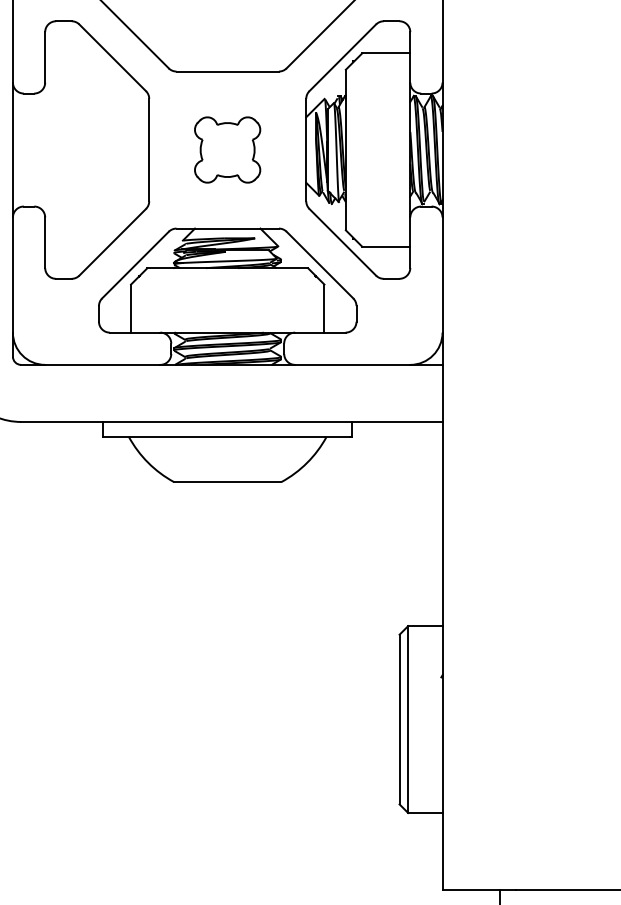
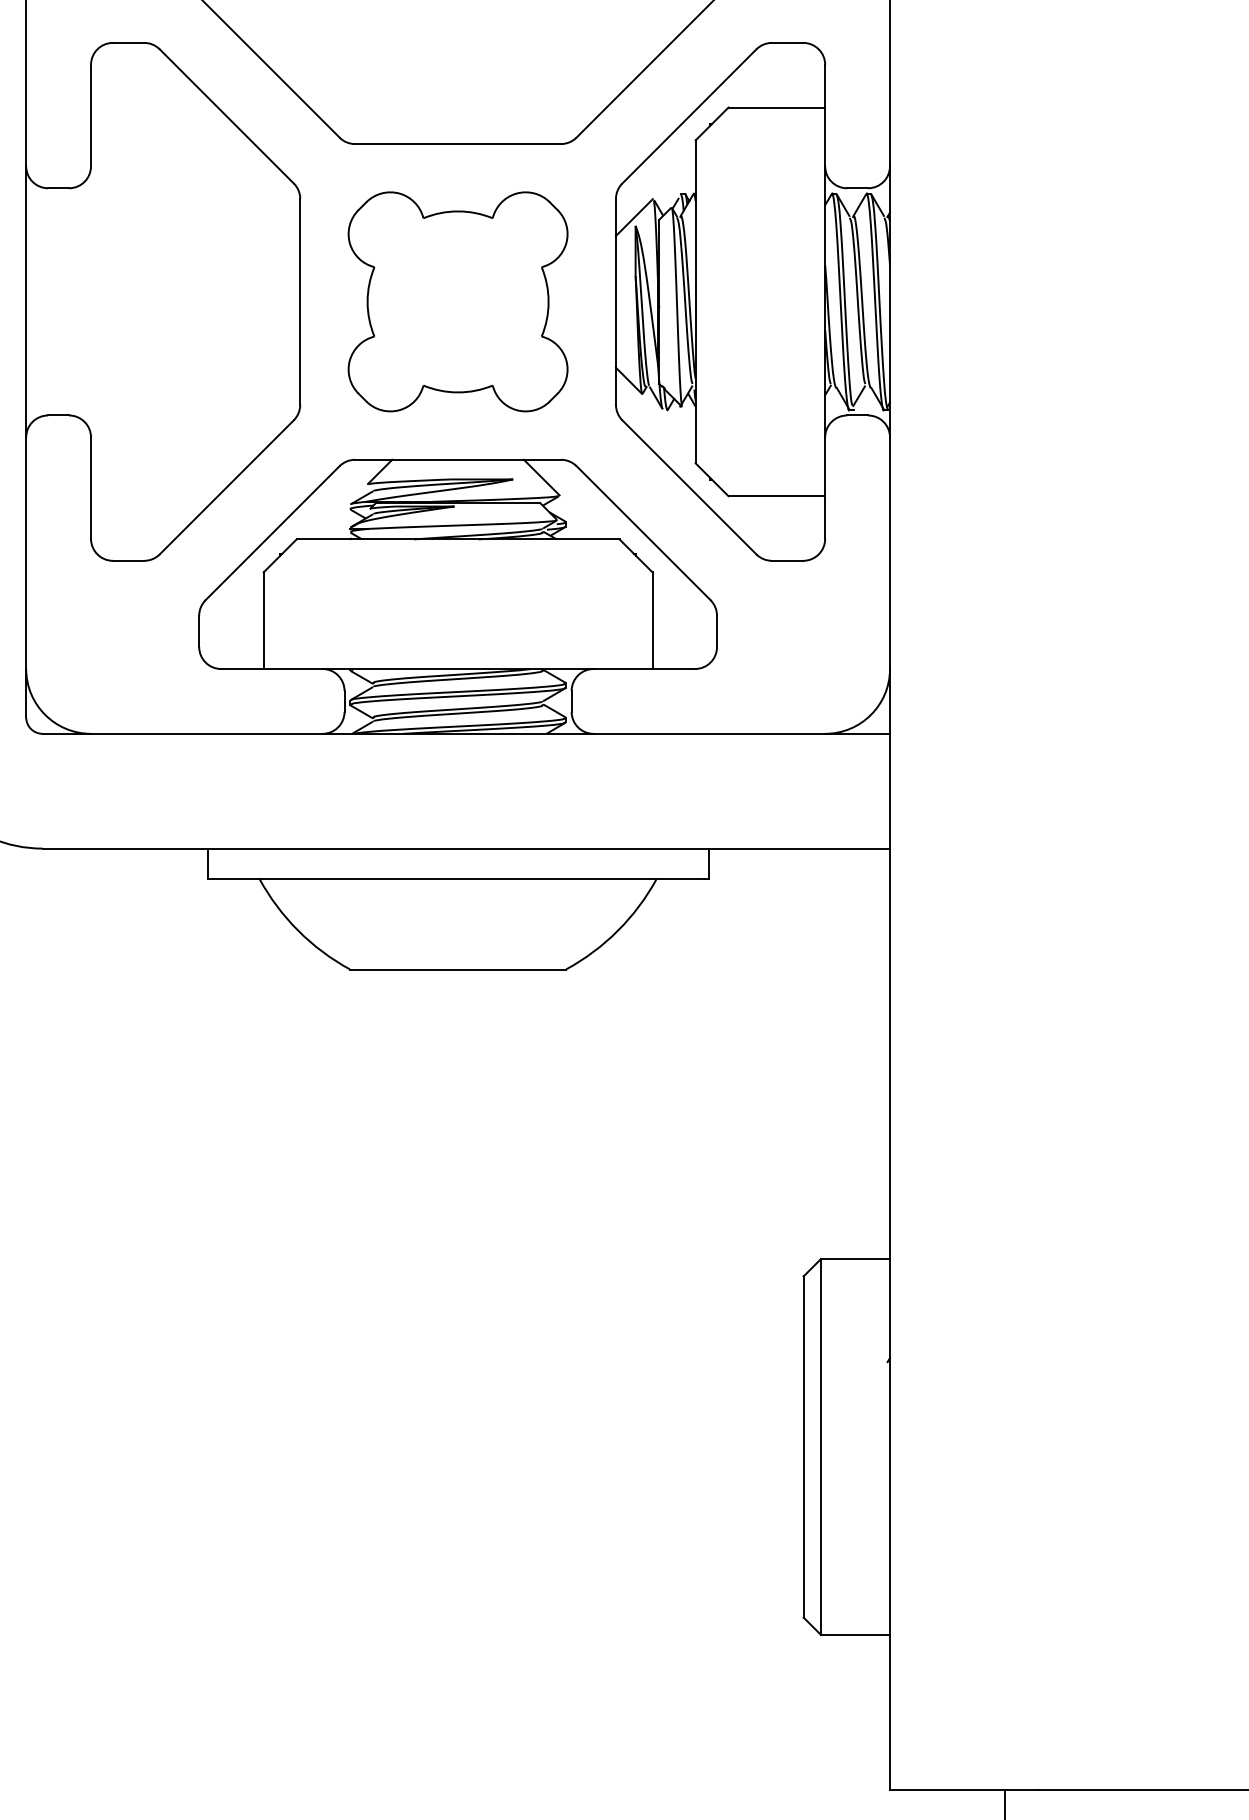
part: (227, 149) -> (457, 300), size x1.67

